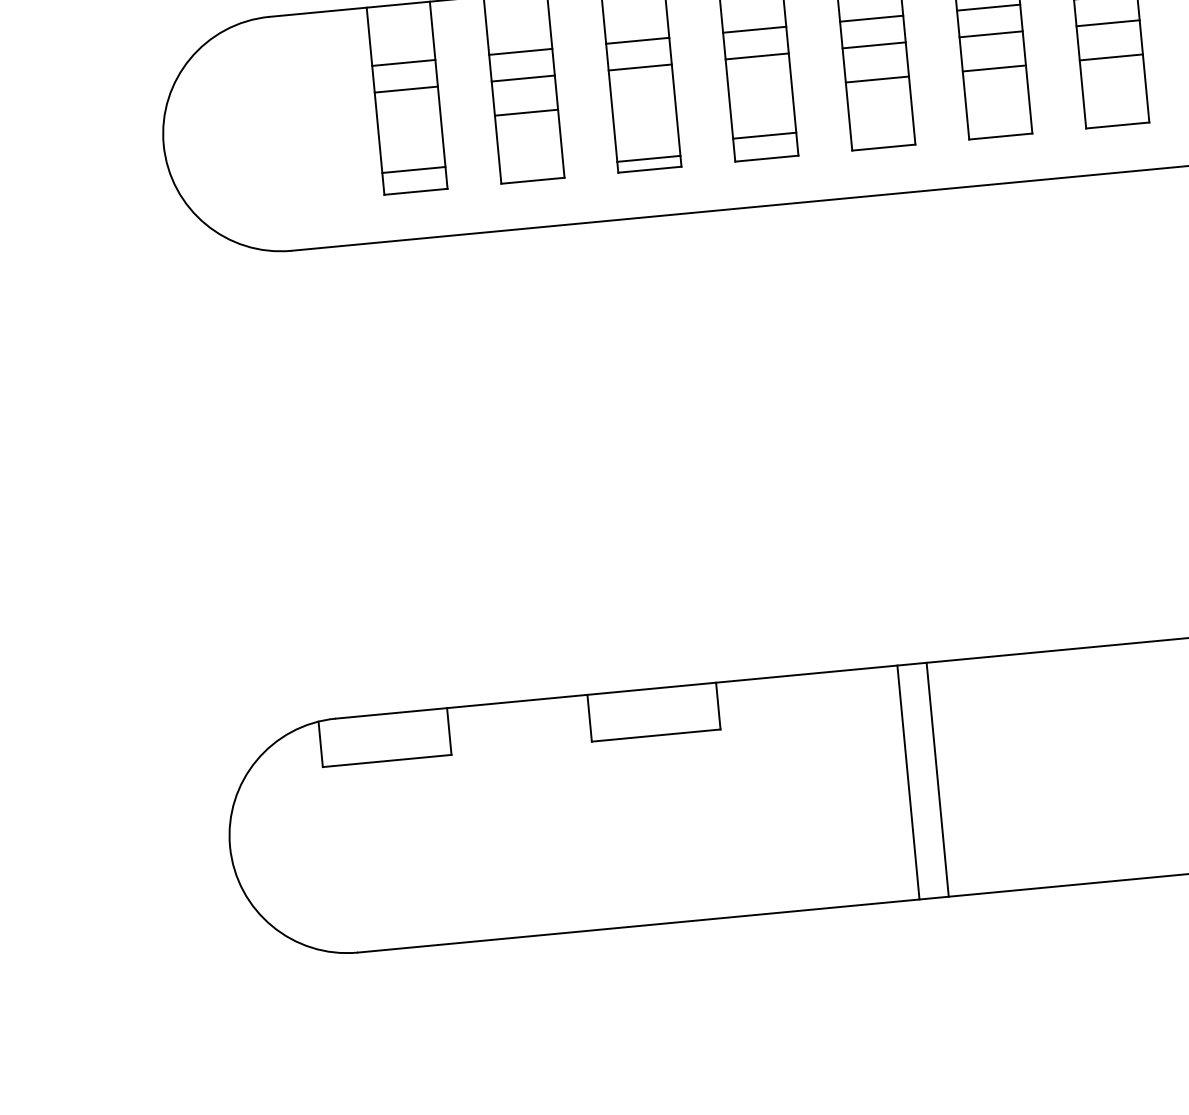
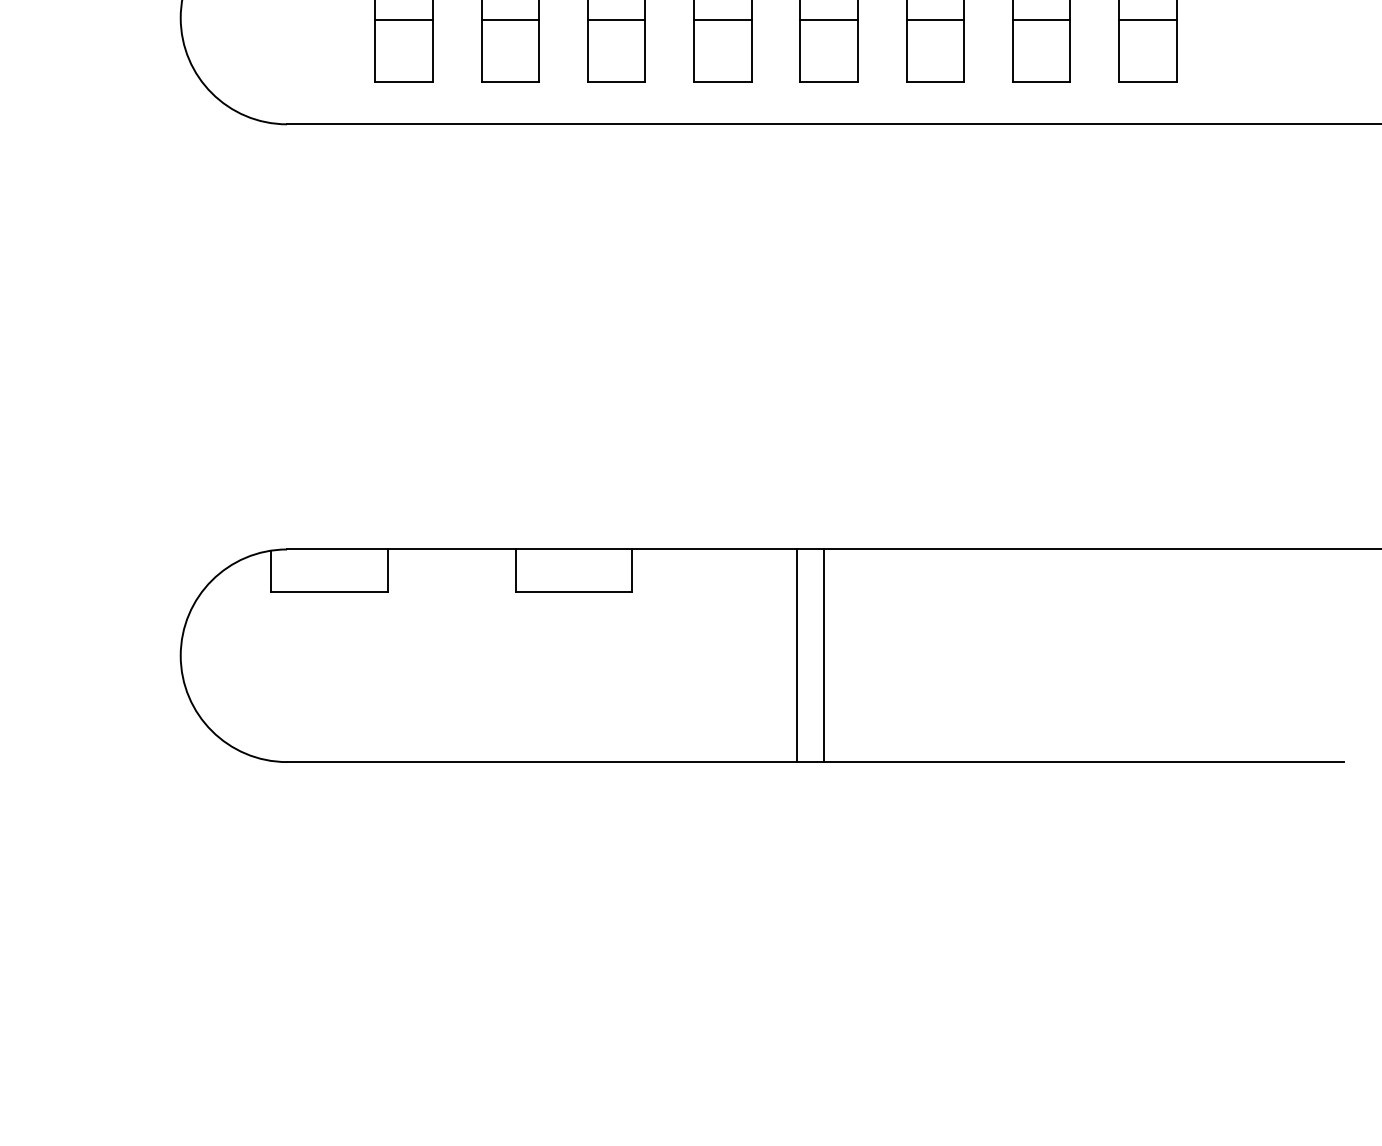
line: (764, 135) -> (722, 19), moved
line: (648, 158) -> (616, 19), moved
line: (413, 169) -> (403, 19), moved

